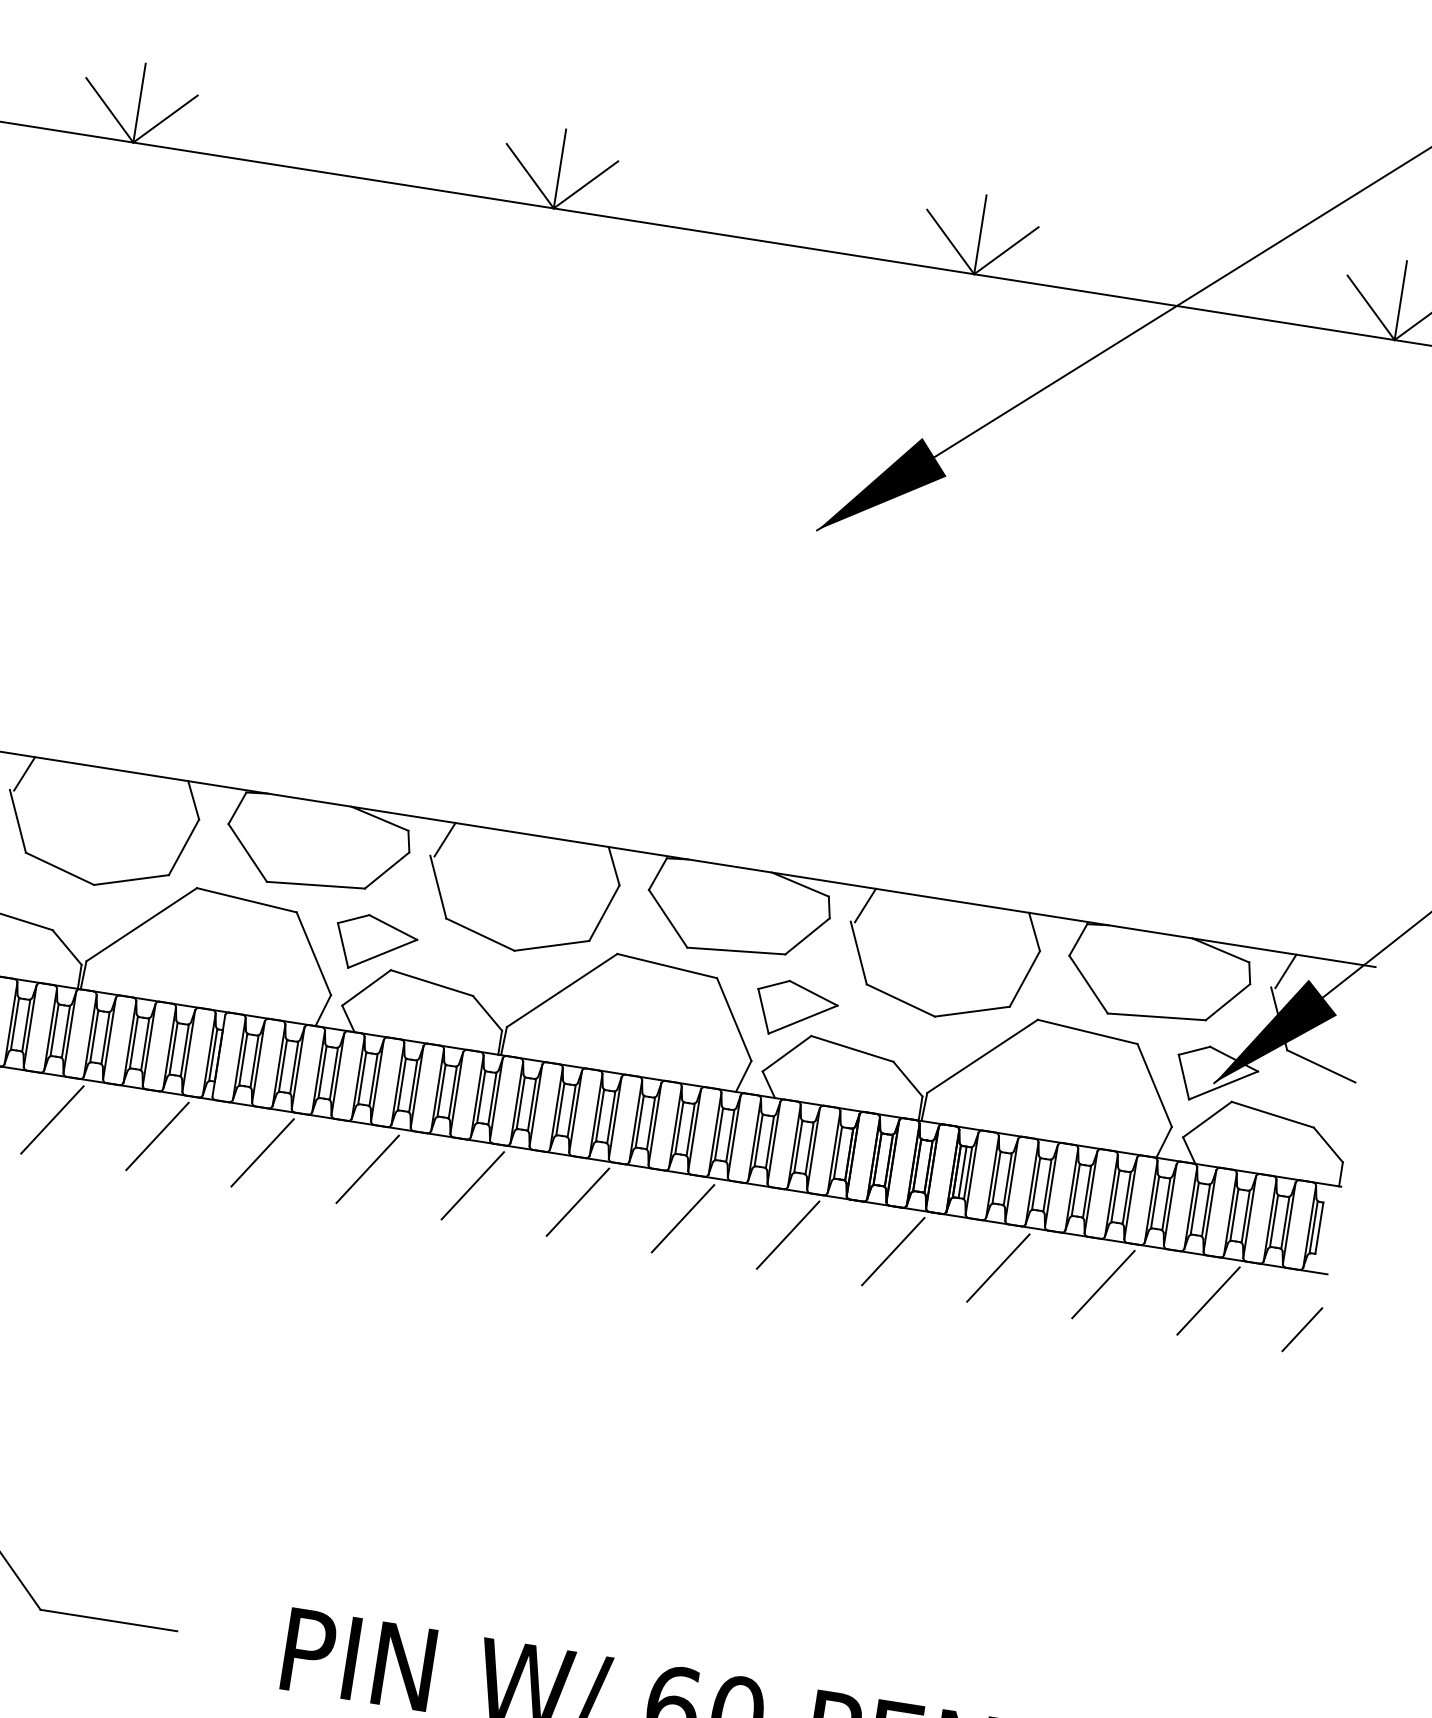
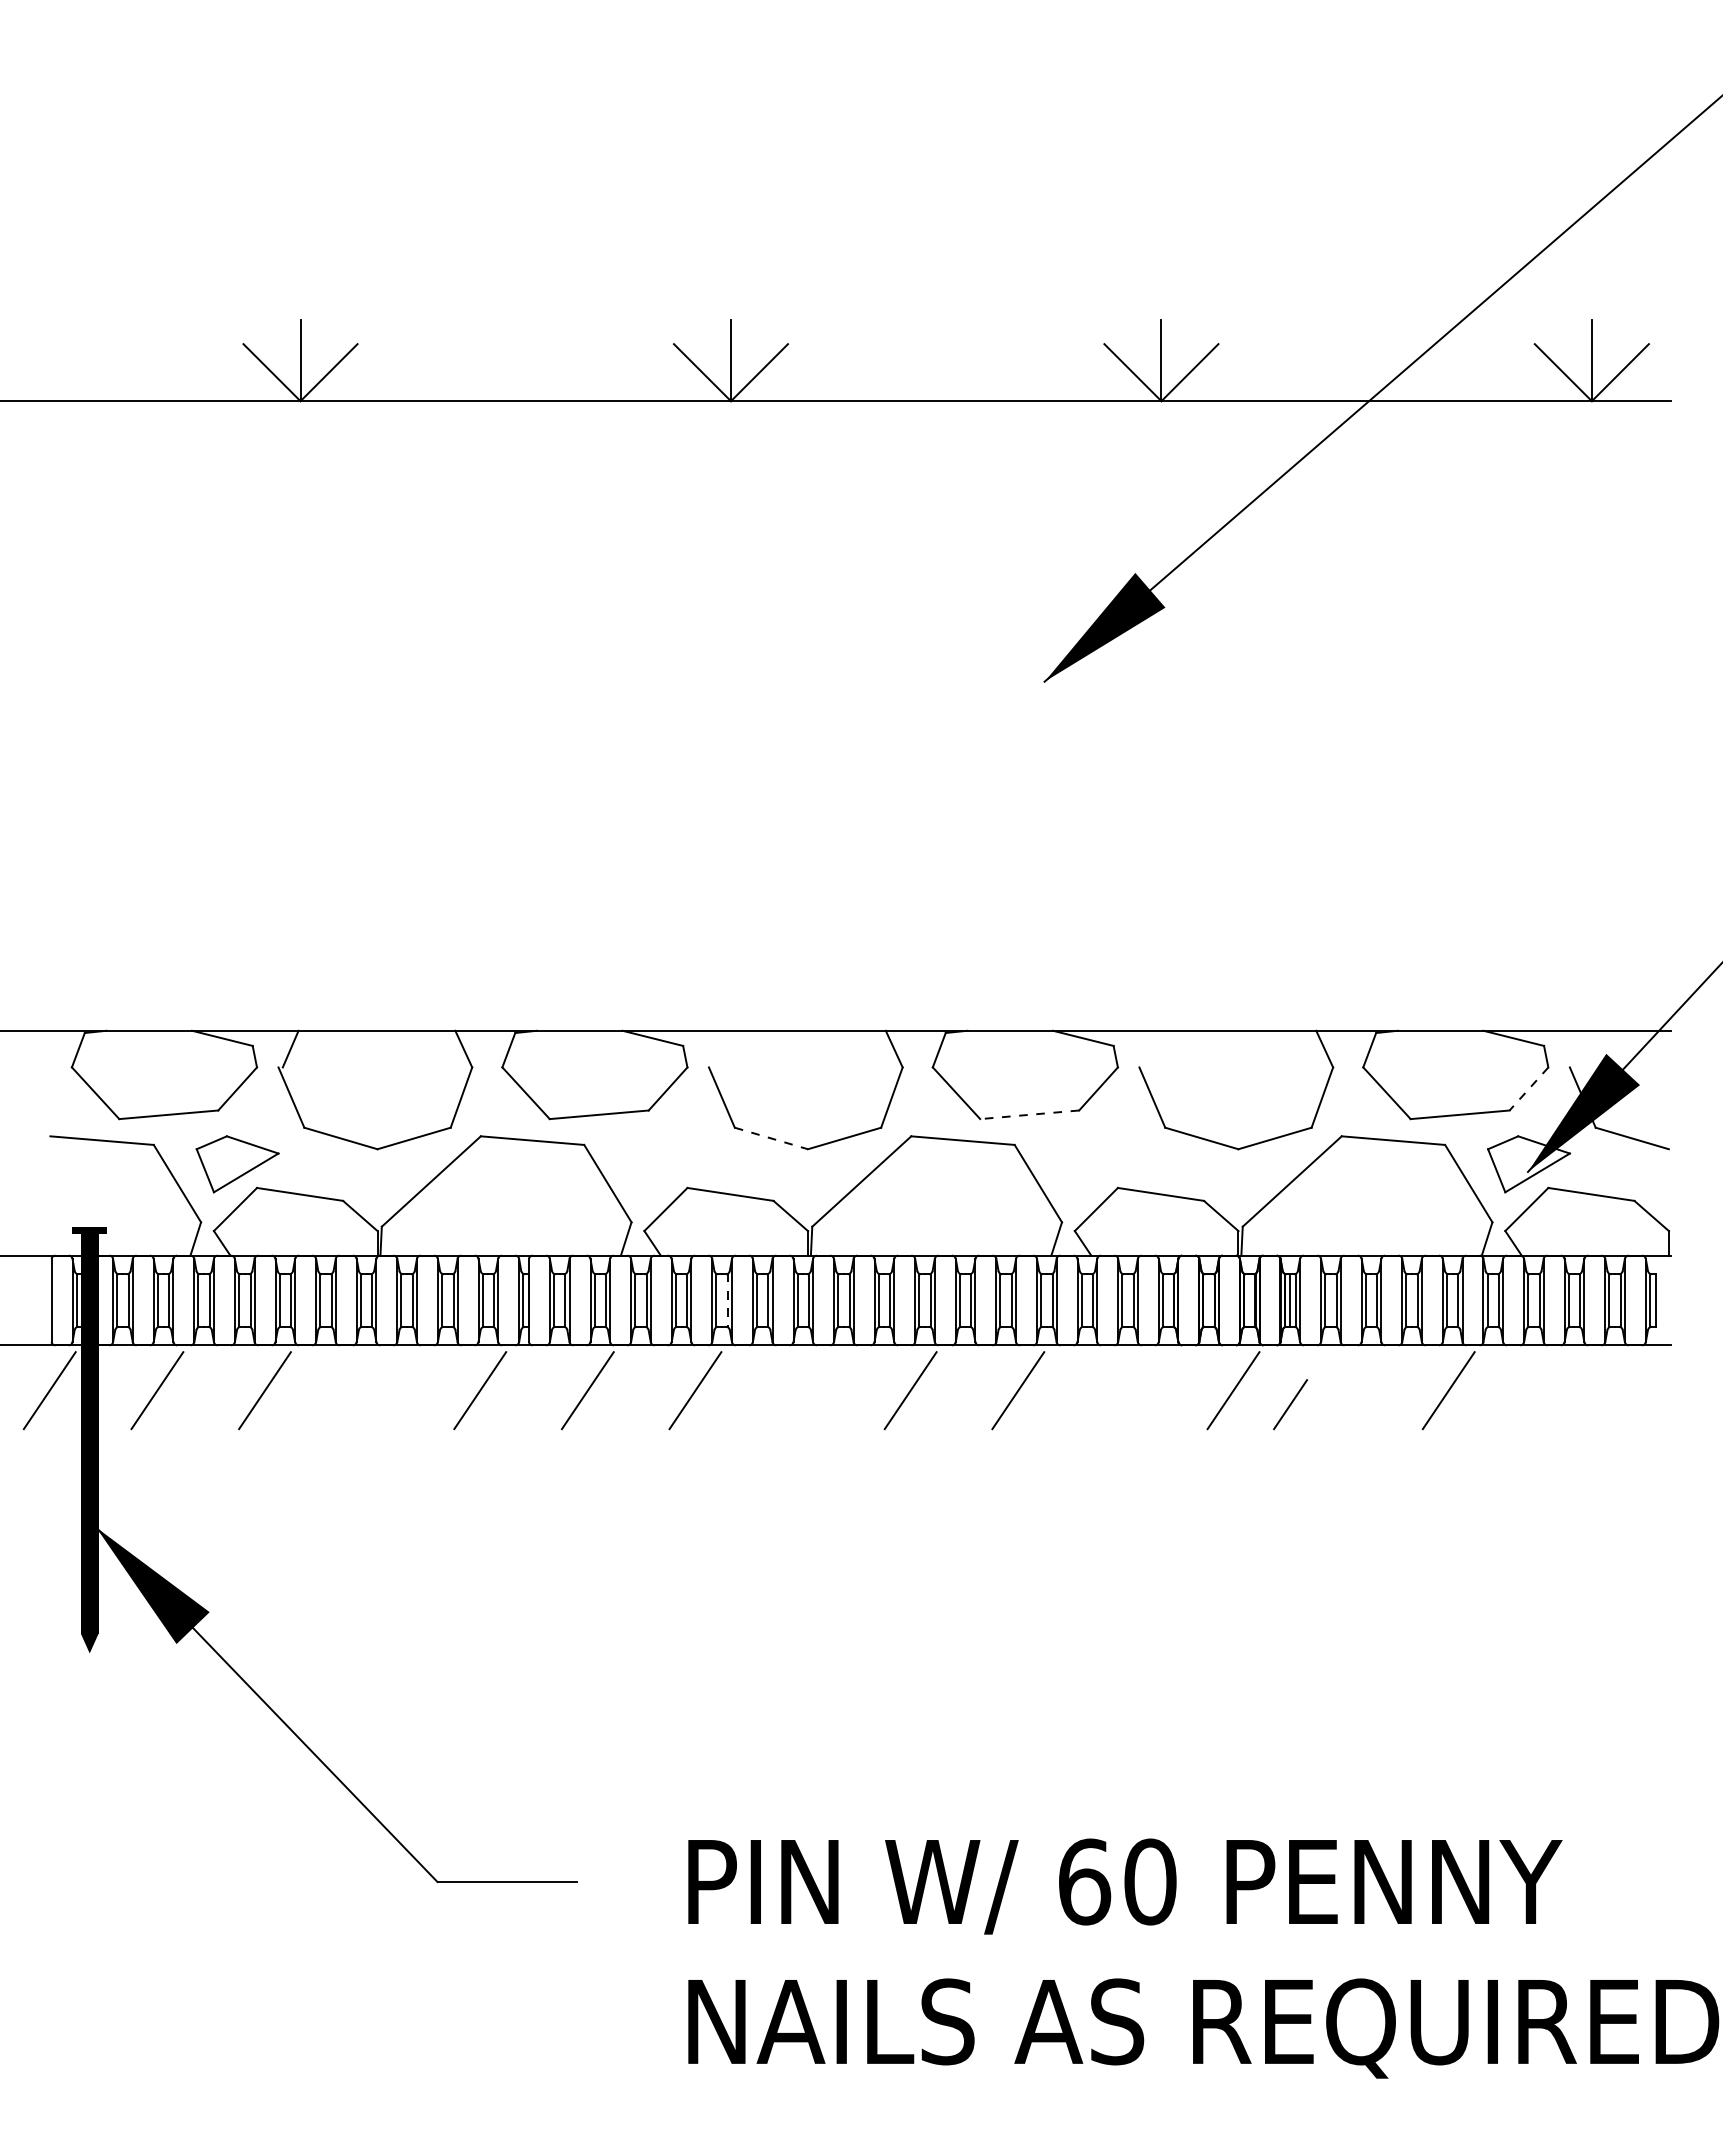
line: (445, 839) -> (721, 1048), removed
line: (865, 904) -> (1151, 1048), removed
line: (480, 934) -> (771, 1138), solid -> dashed
part: (375, 944) -> (668, 1164), removed
line: (736, 950) -> (1029, 1114), solid -> dashed
line: (1285, 970) -> (1581, 1048), removed
line: (1227, 1001) -> (1528, 1088), solid -> dashed
part: (795, 1010) -> (1098, 1164), removed
line: (412, 1086) -> (727, 1300), solid -> dashed
line: (52, 1119) -> (372, 1390), removed
line: (472, 1185) -> (802, 1390), removed
line: (787, 1234) -> (1125, 1390), removed
line: (998, 1268) -> (1341, 1390), removed
line: (1208, 1300) -> (1556, 1390), removed
line: (1302, 1329) -> (1290, 1404), moved

